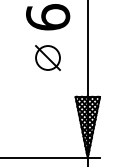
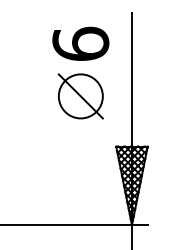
part: (47, 58) -> (80, 96), size x1.43

